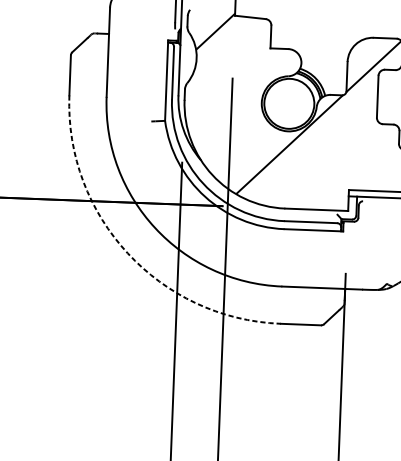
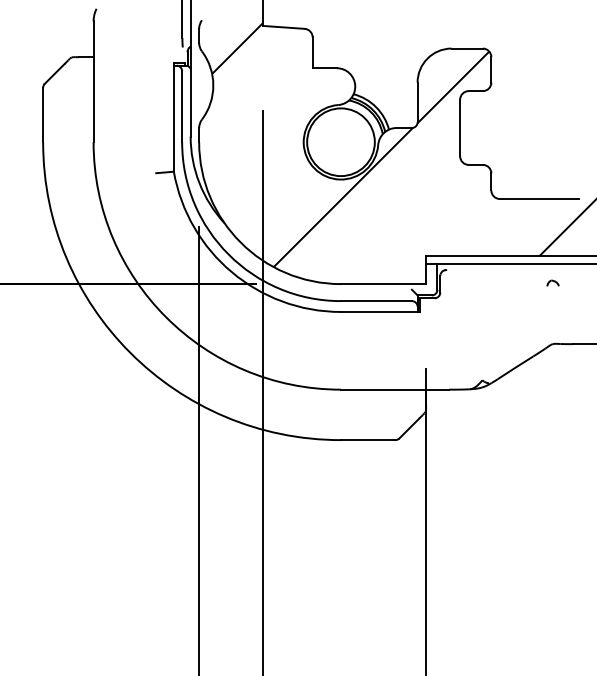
arc: (127, 253) -> (130, 352), dashed -> solid

